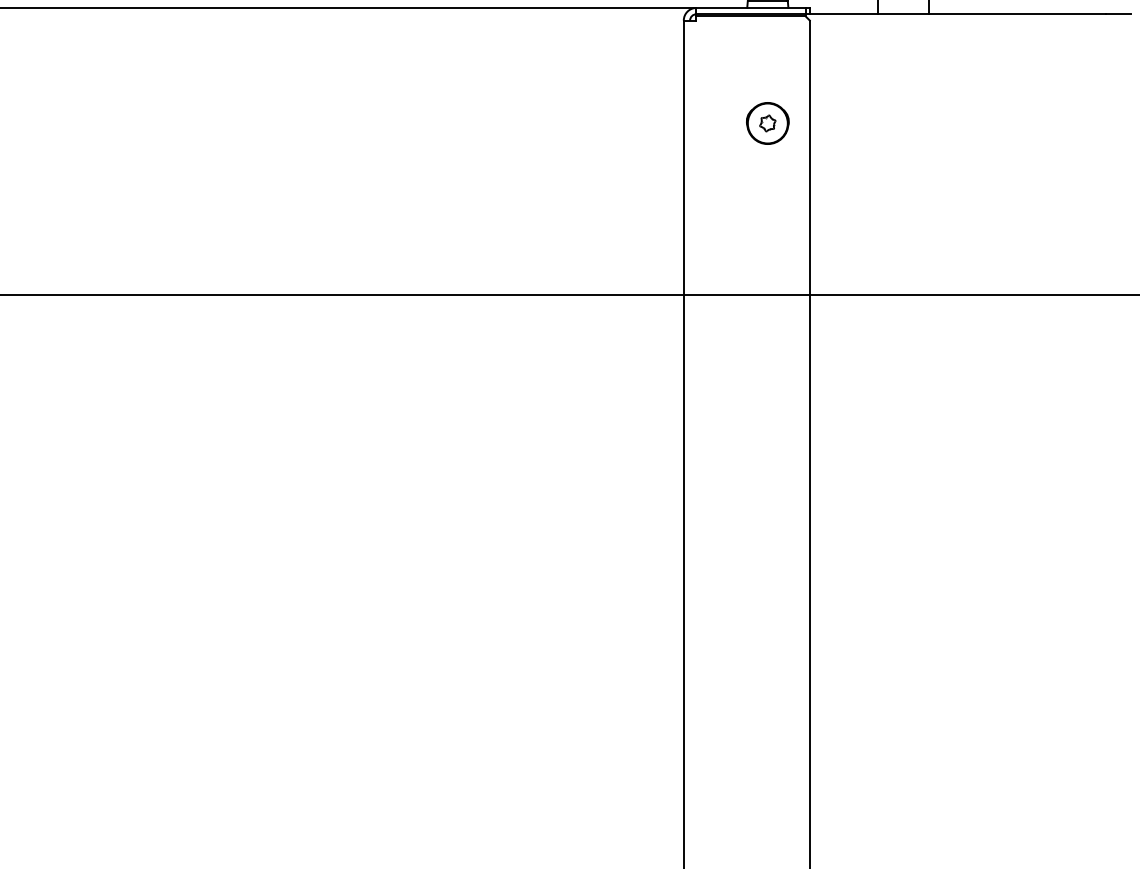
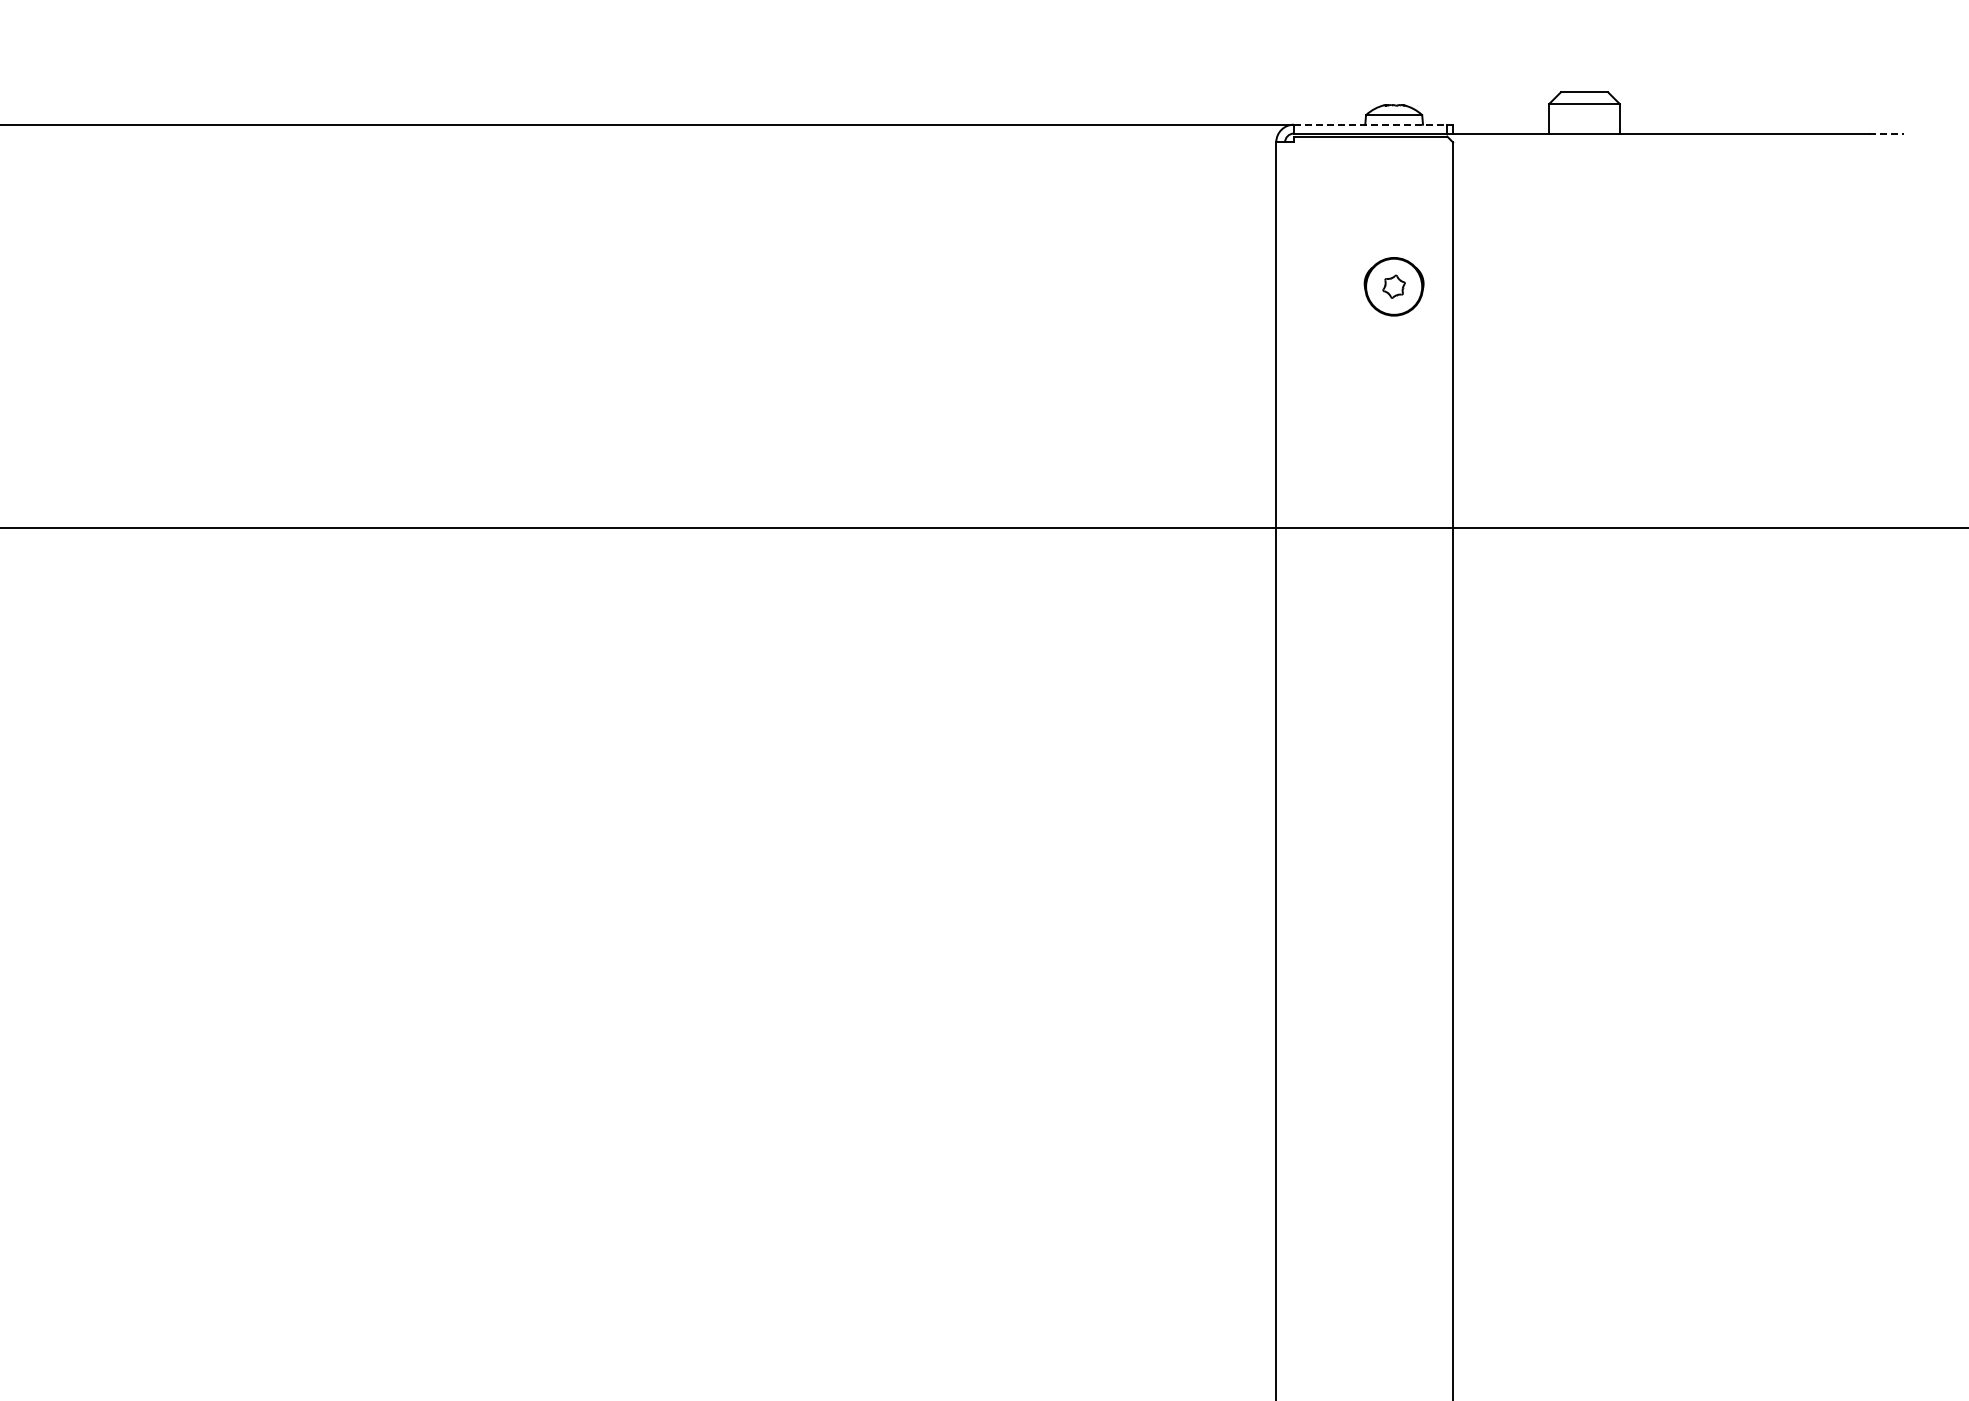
line: (750, 7) -> (1370, 124), solid -> dashed
line: (1118, 14) -> (1886, 133), solid -> dashed

